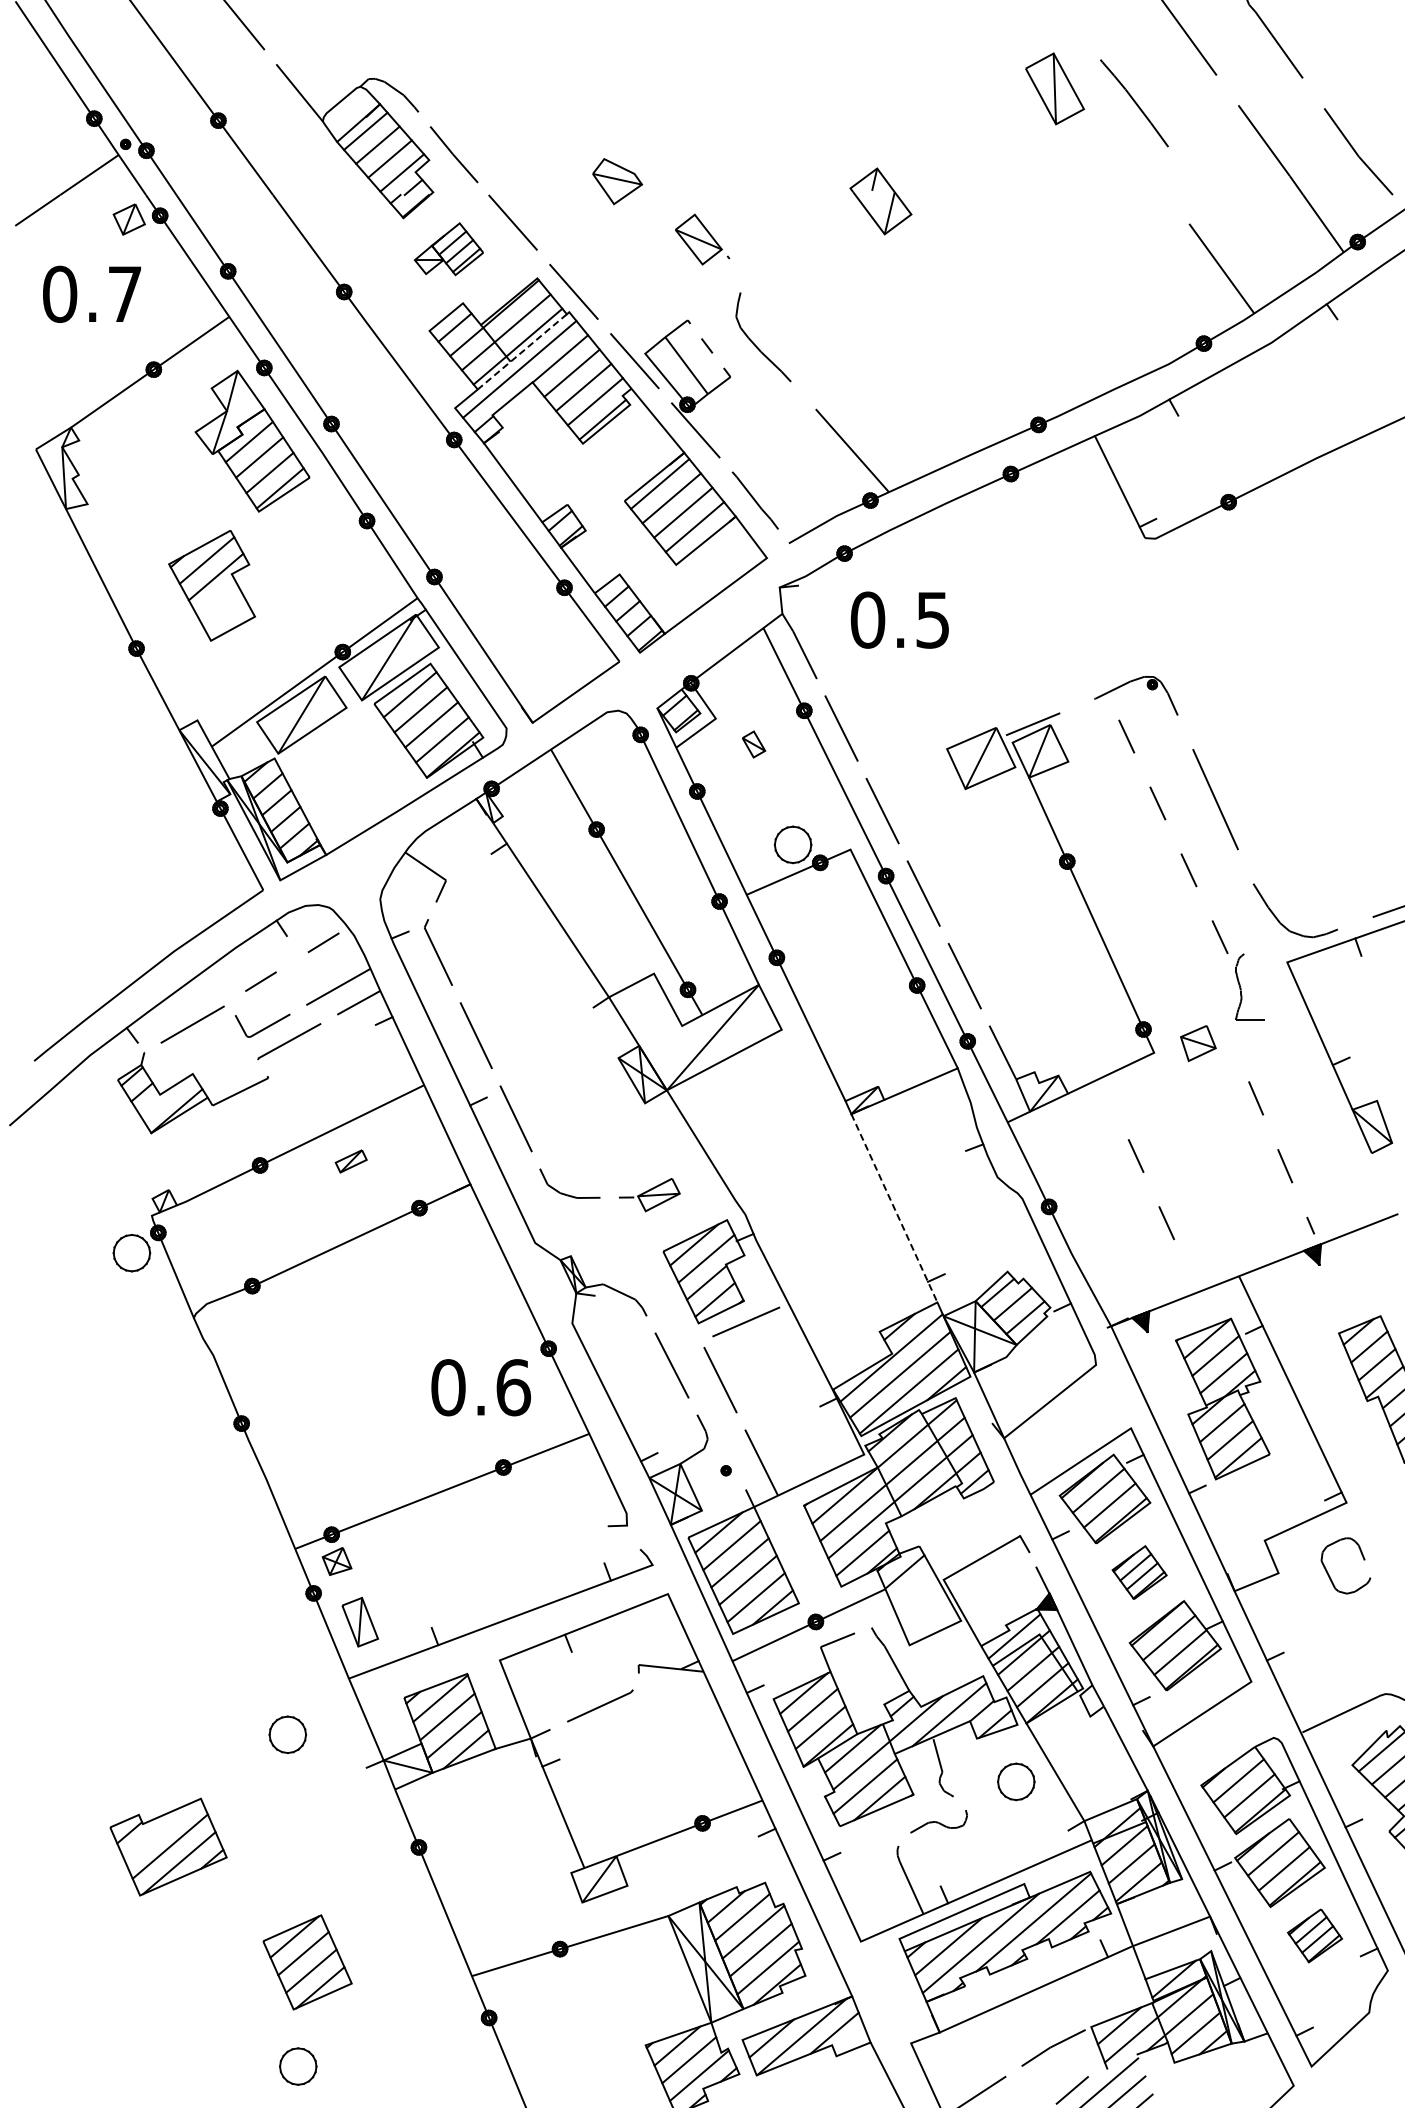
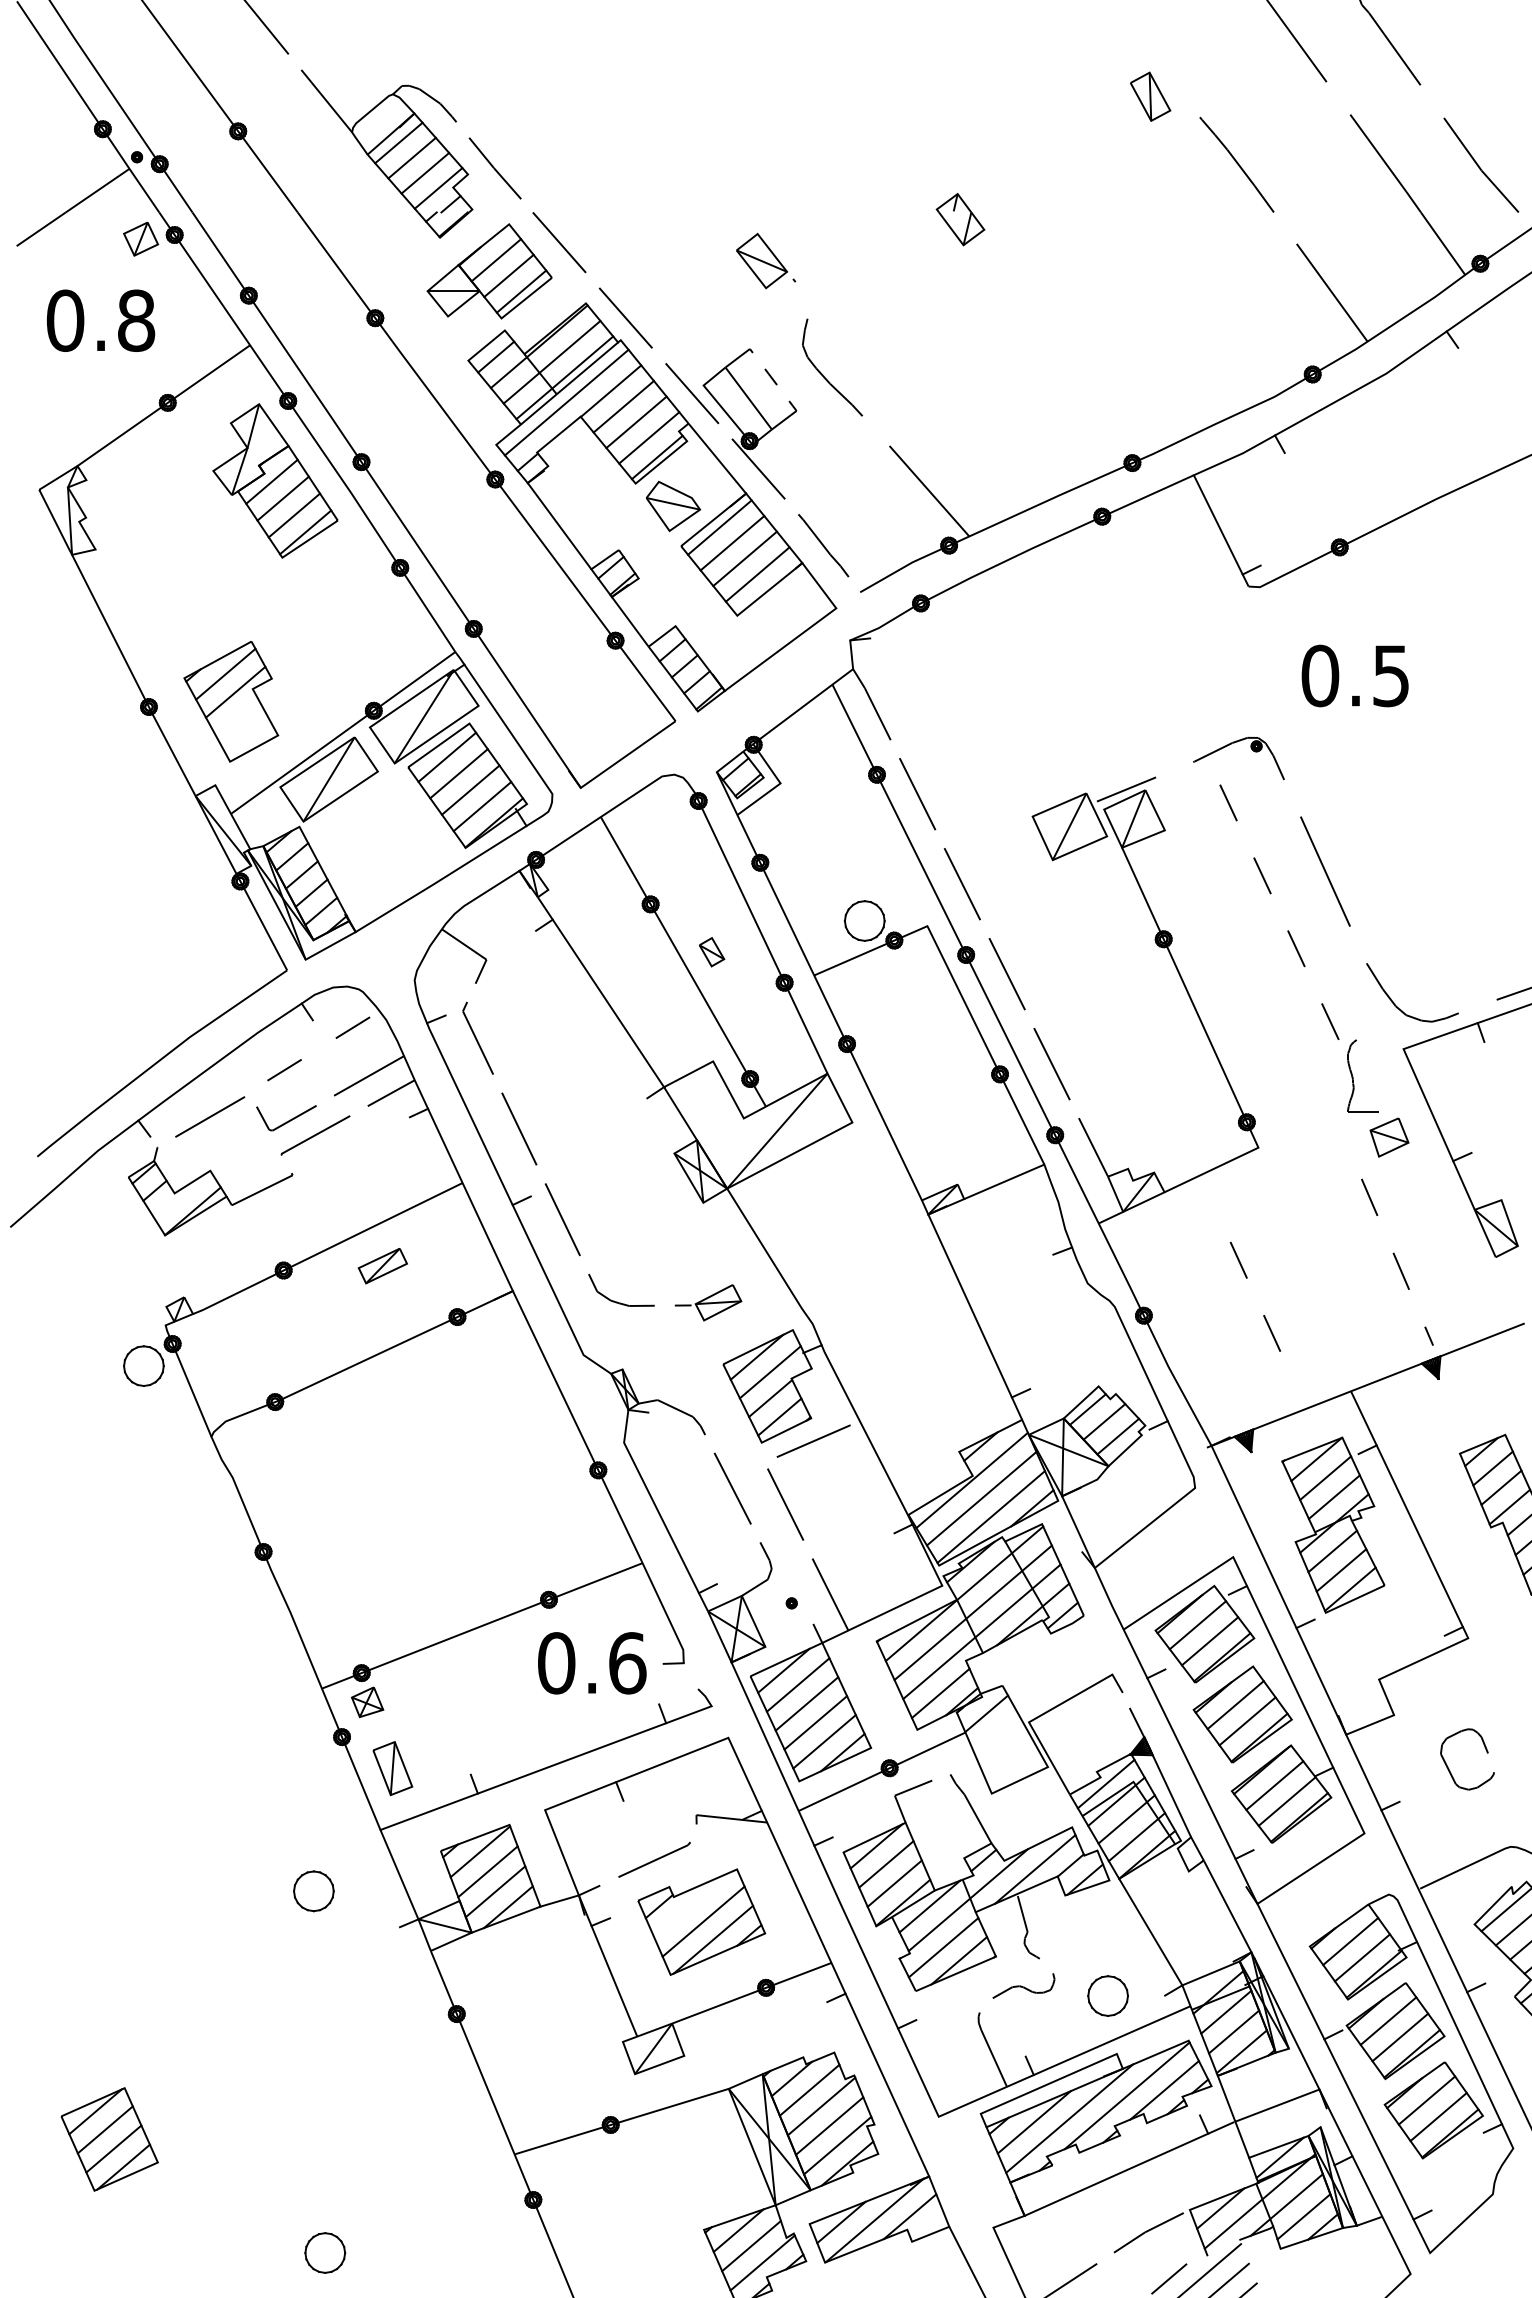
part: (1055, 88) -> (1150, 96), size x0.62
curve: (1134, 102) -> (1237, 163), moved
part: (617, 181) -> (673, 506), moved
part: (880, 201) -> (960, 219), size x0.71
part: (448, 249) -> (489, 271), size x1.67
text: (125, 293) -> (136, 319), 0.7 -> 0.8
line: (522, 352) -> (569, 384), dashed -> solid
part: (211, 585) -> (230, 701), moved
text: (899, 619) -> (1354, 675), moved
part: (754, 744) -> (712, 952), moved
part: (1198, 1043) -> (1389, 1137), moved
part: (351, 1161) -> (383, 1266), size x1.43
line: (894, 1208) -> (975, 1317), dashed -> solid
text: (480, 1387) -> (591, 1663), moved
part: (1139, 1572) -> (1242, 1714), size x1.67
part: (1329, 1574) -> (1449, 1768), moved
part: (1016, 1781) -> (1108, 1995), moved
part: (168, 1846) -> (701, 1921), moved
part: (1314, 1935) -> (1433, 2110), size x1.67
part: (307, 1962) -> (109, 2139), moved

